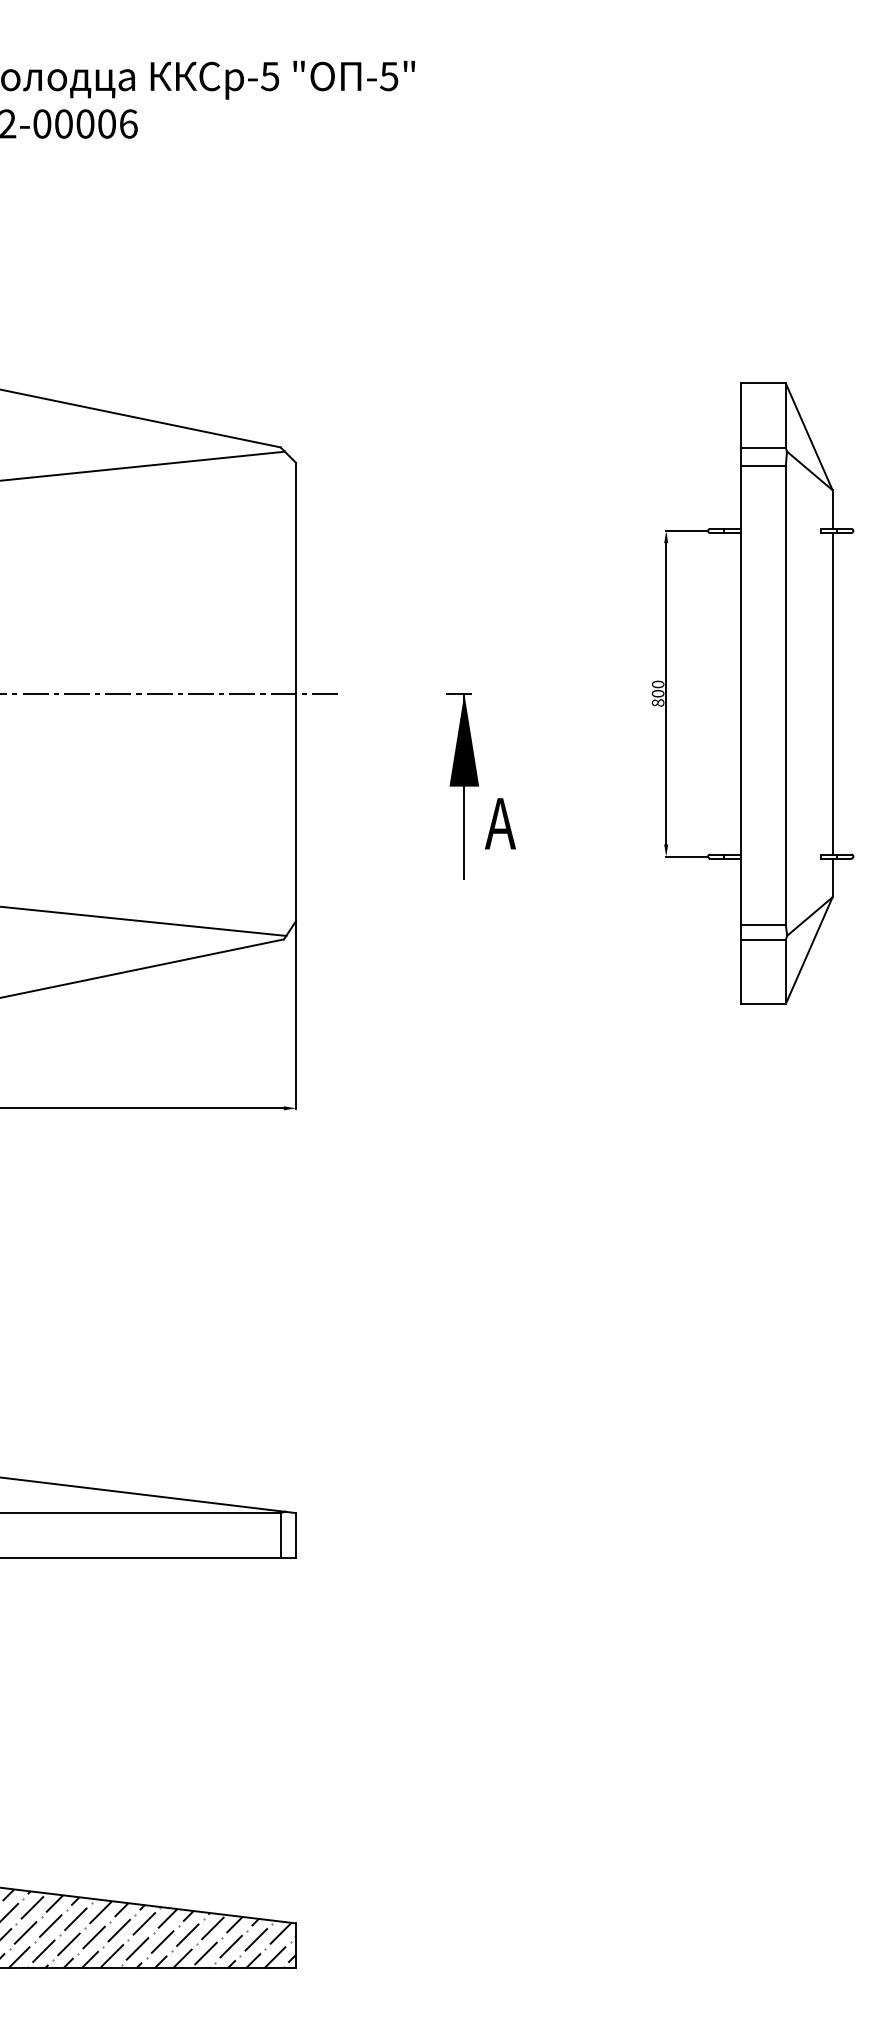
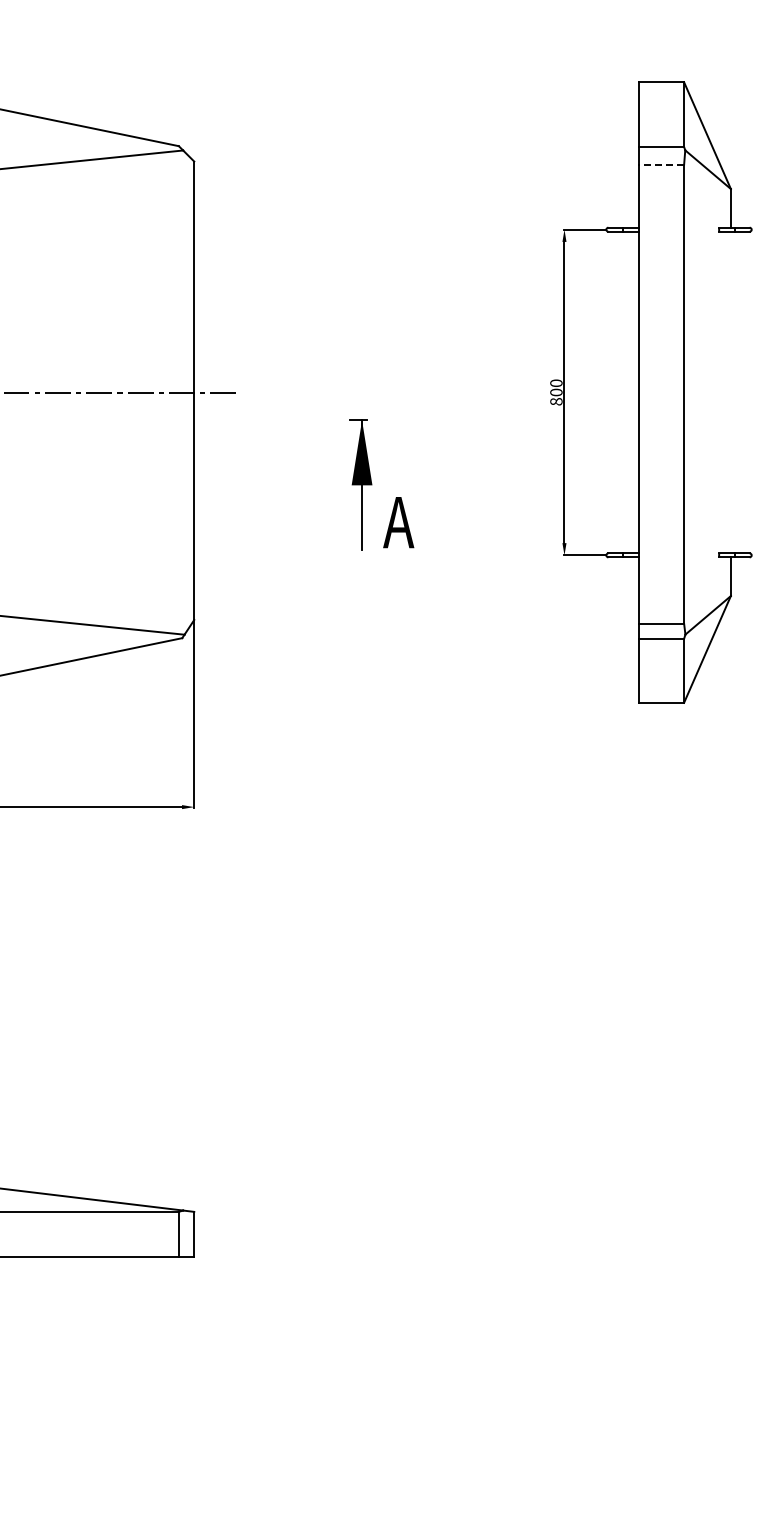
line: (762, 466) -> (660, 165), solid -> dashed
line: (832, 693) -> (730, 392), removed
part: (462, 786) -> (360, 485), size x0.7

